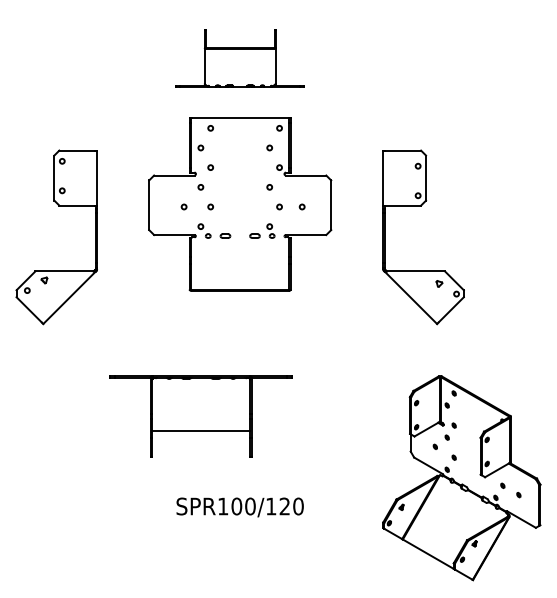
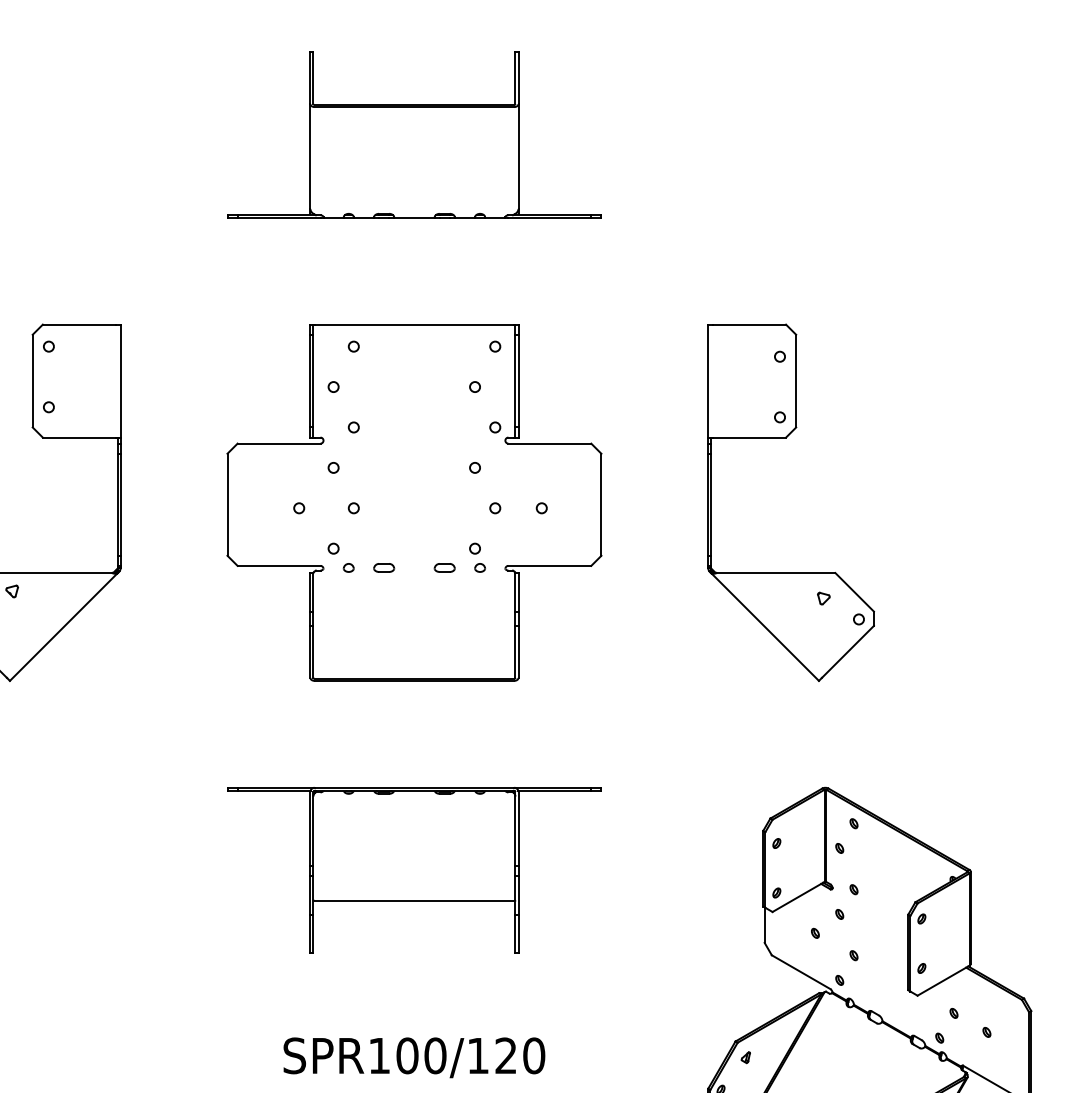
part: (239, 58) -> (412, 135), size x1.43
part: (240, 204) -> (415, 503), moved
part: (200, 416) -> (412, 870), moved

